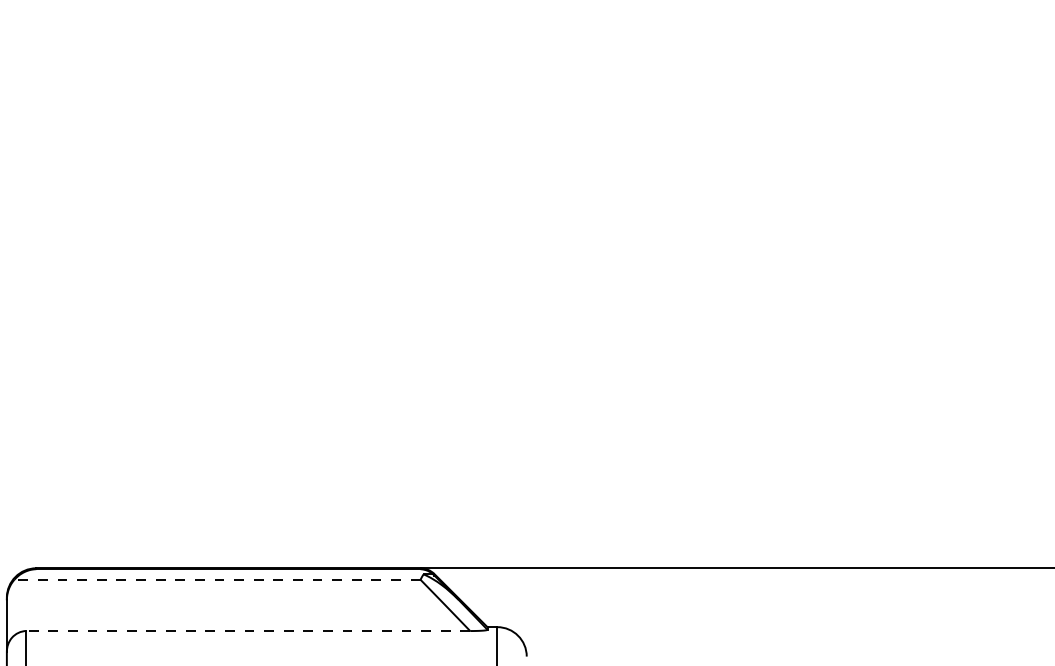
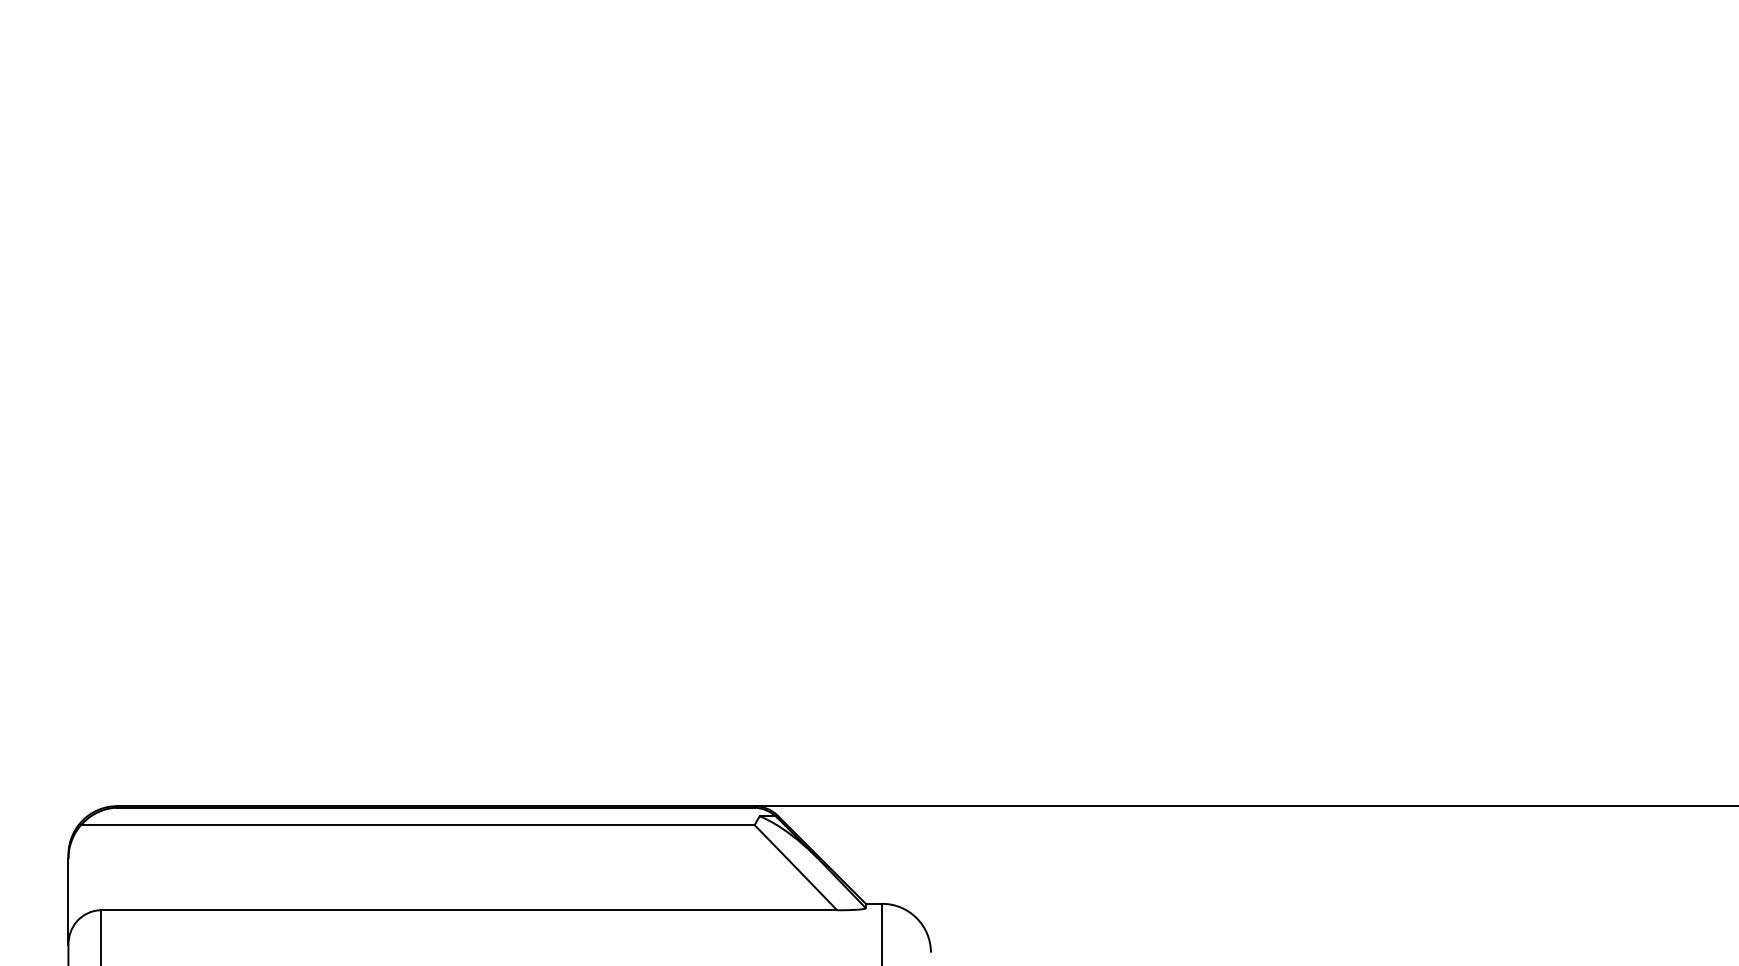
line: (216, 579) -> (416, 824), dashed -> solid
line: (248, 631) -> (469, 911), dashed -> solid

